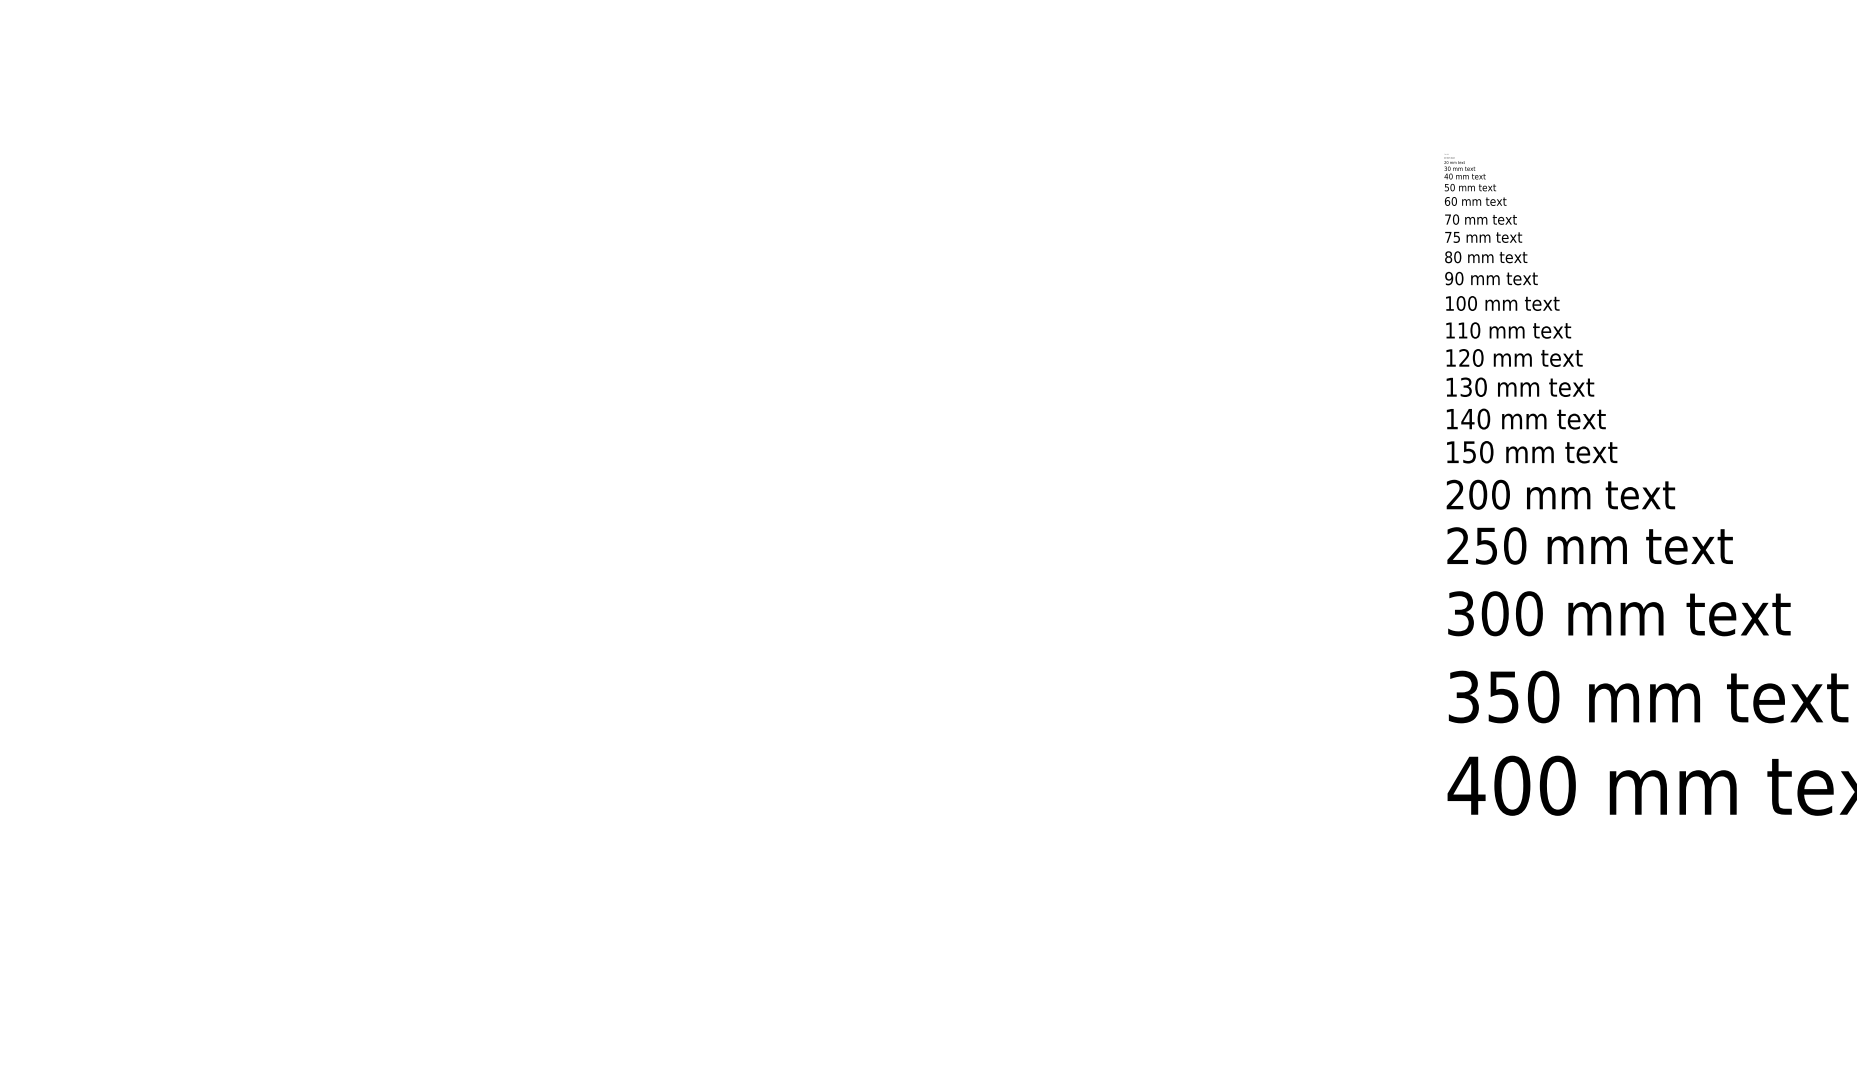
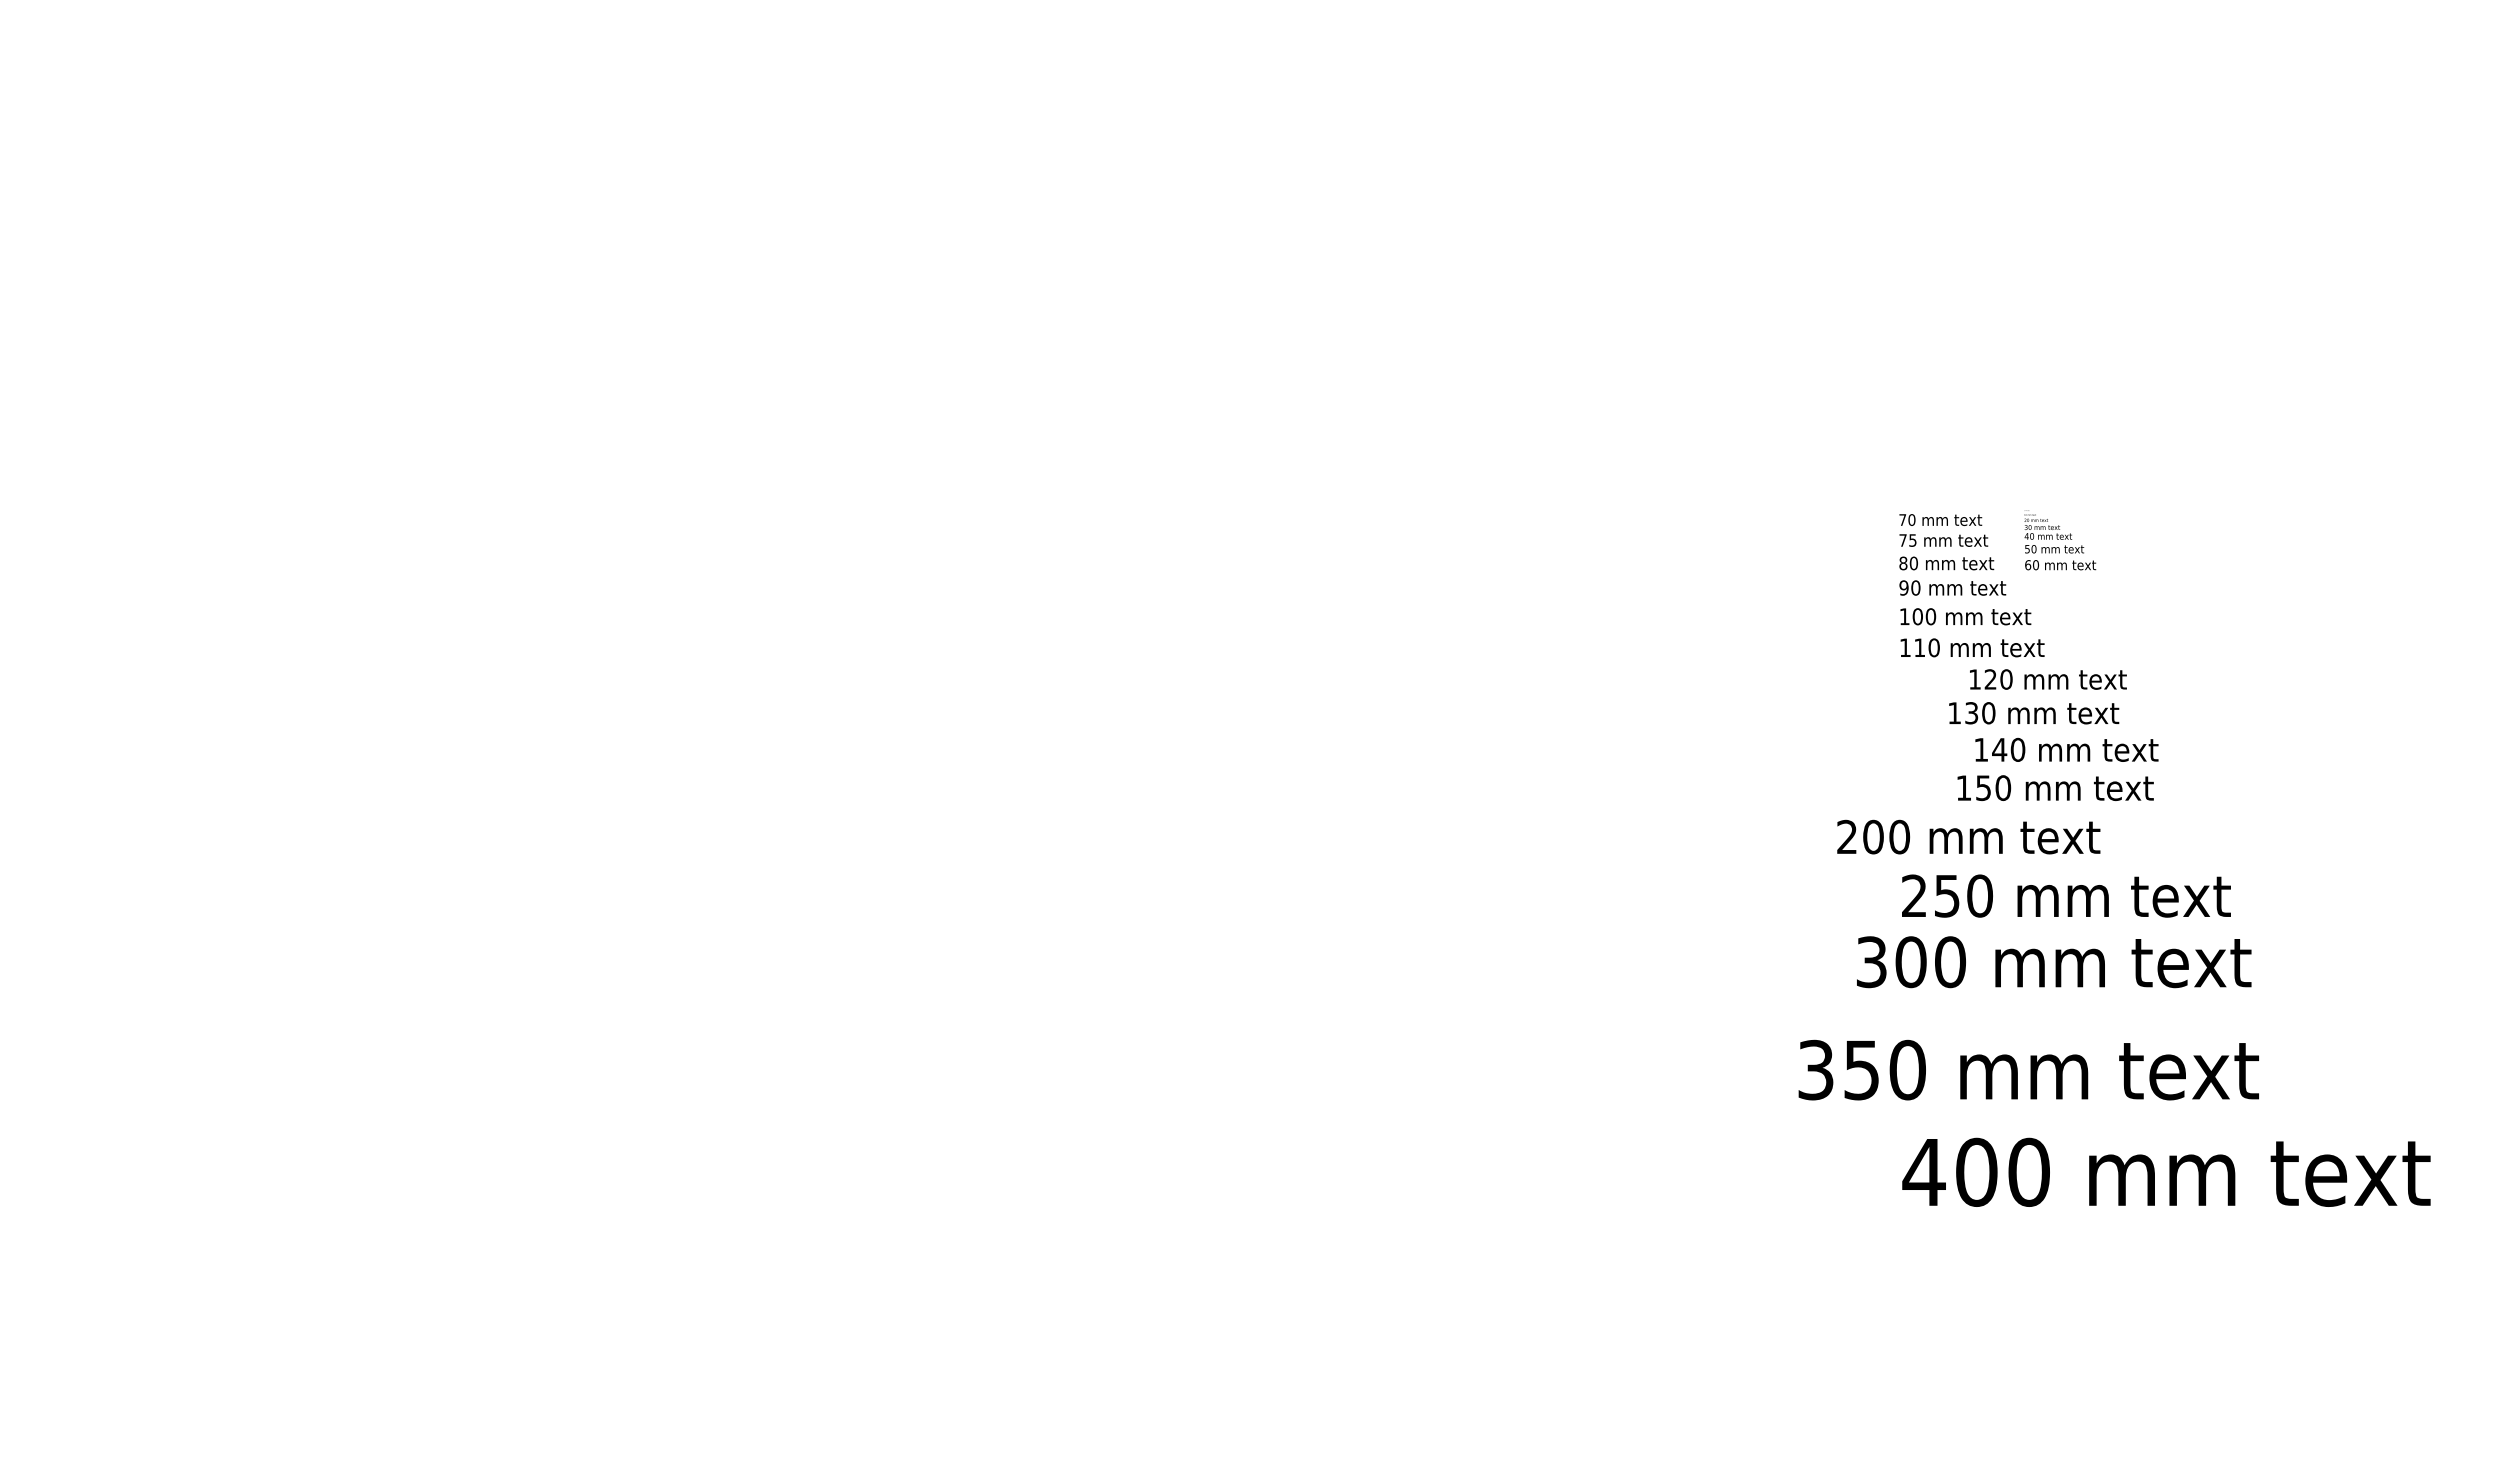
text: (1475, 180) -> (2060, 540), moved
text: (1514, 357) -> (2048, 679), moved
text: (1520, 387) -> (2034, 713), moved
text: (1525, 418) -> (2066, 749), moved
text: (1532, 451) -> (2055, 787), moved
text: (1560, 494) -> (1968, 836), moved
text: (1619, 614) -> (2054, 962), moved
text: (1648, 696) -> (2028, 1069), moved

